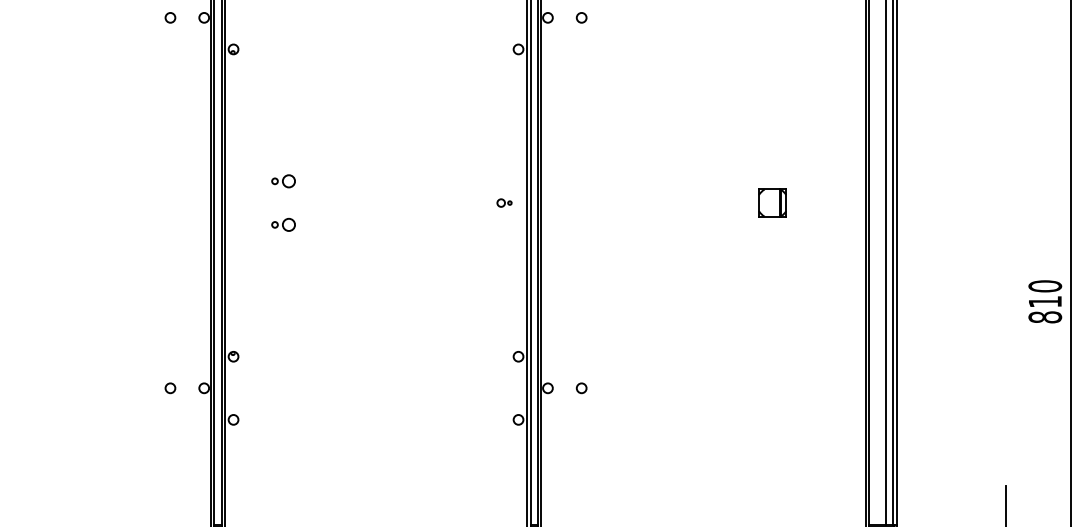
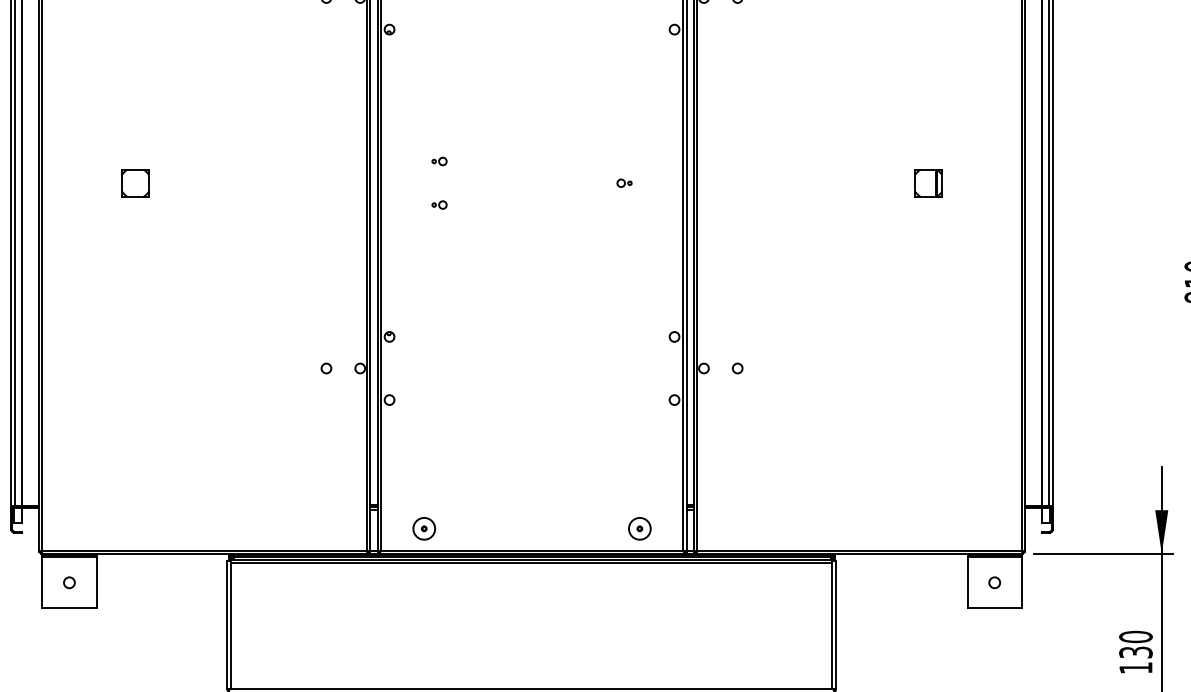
part: (283, 181) -> (439, 161), size x0.62
part: (504, 202) -> (624, 182), moved
part: (283, 224) -> (439, 204), size x0.62

